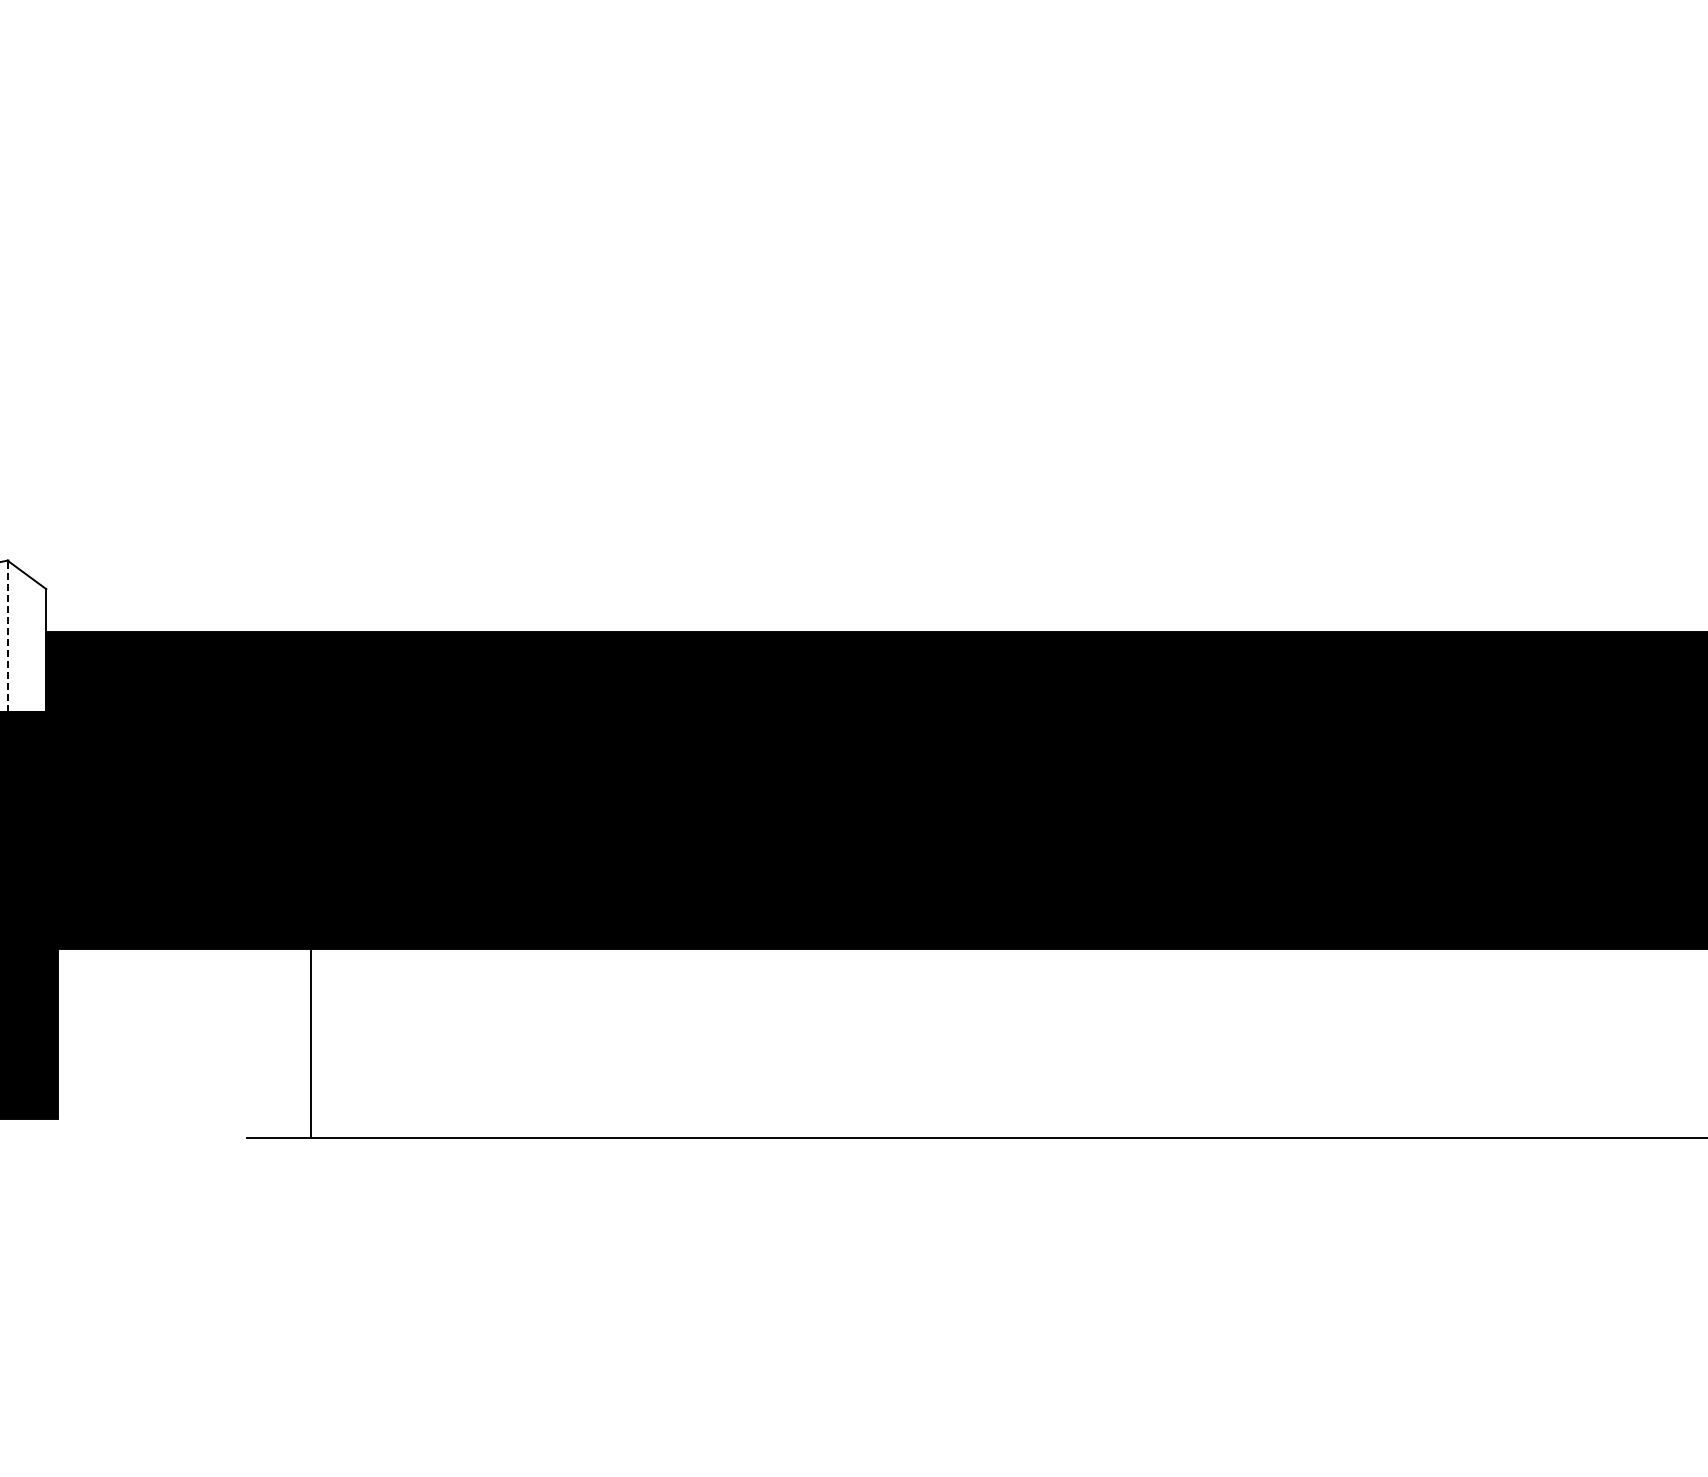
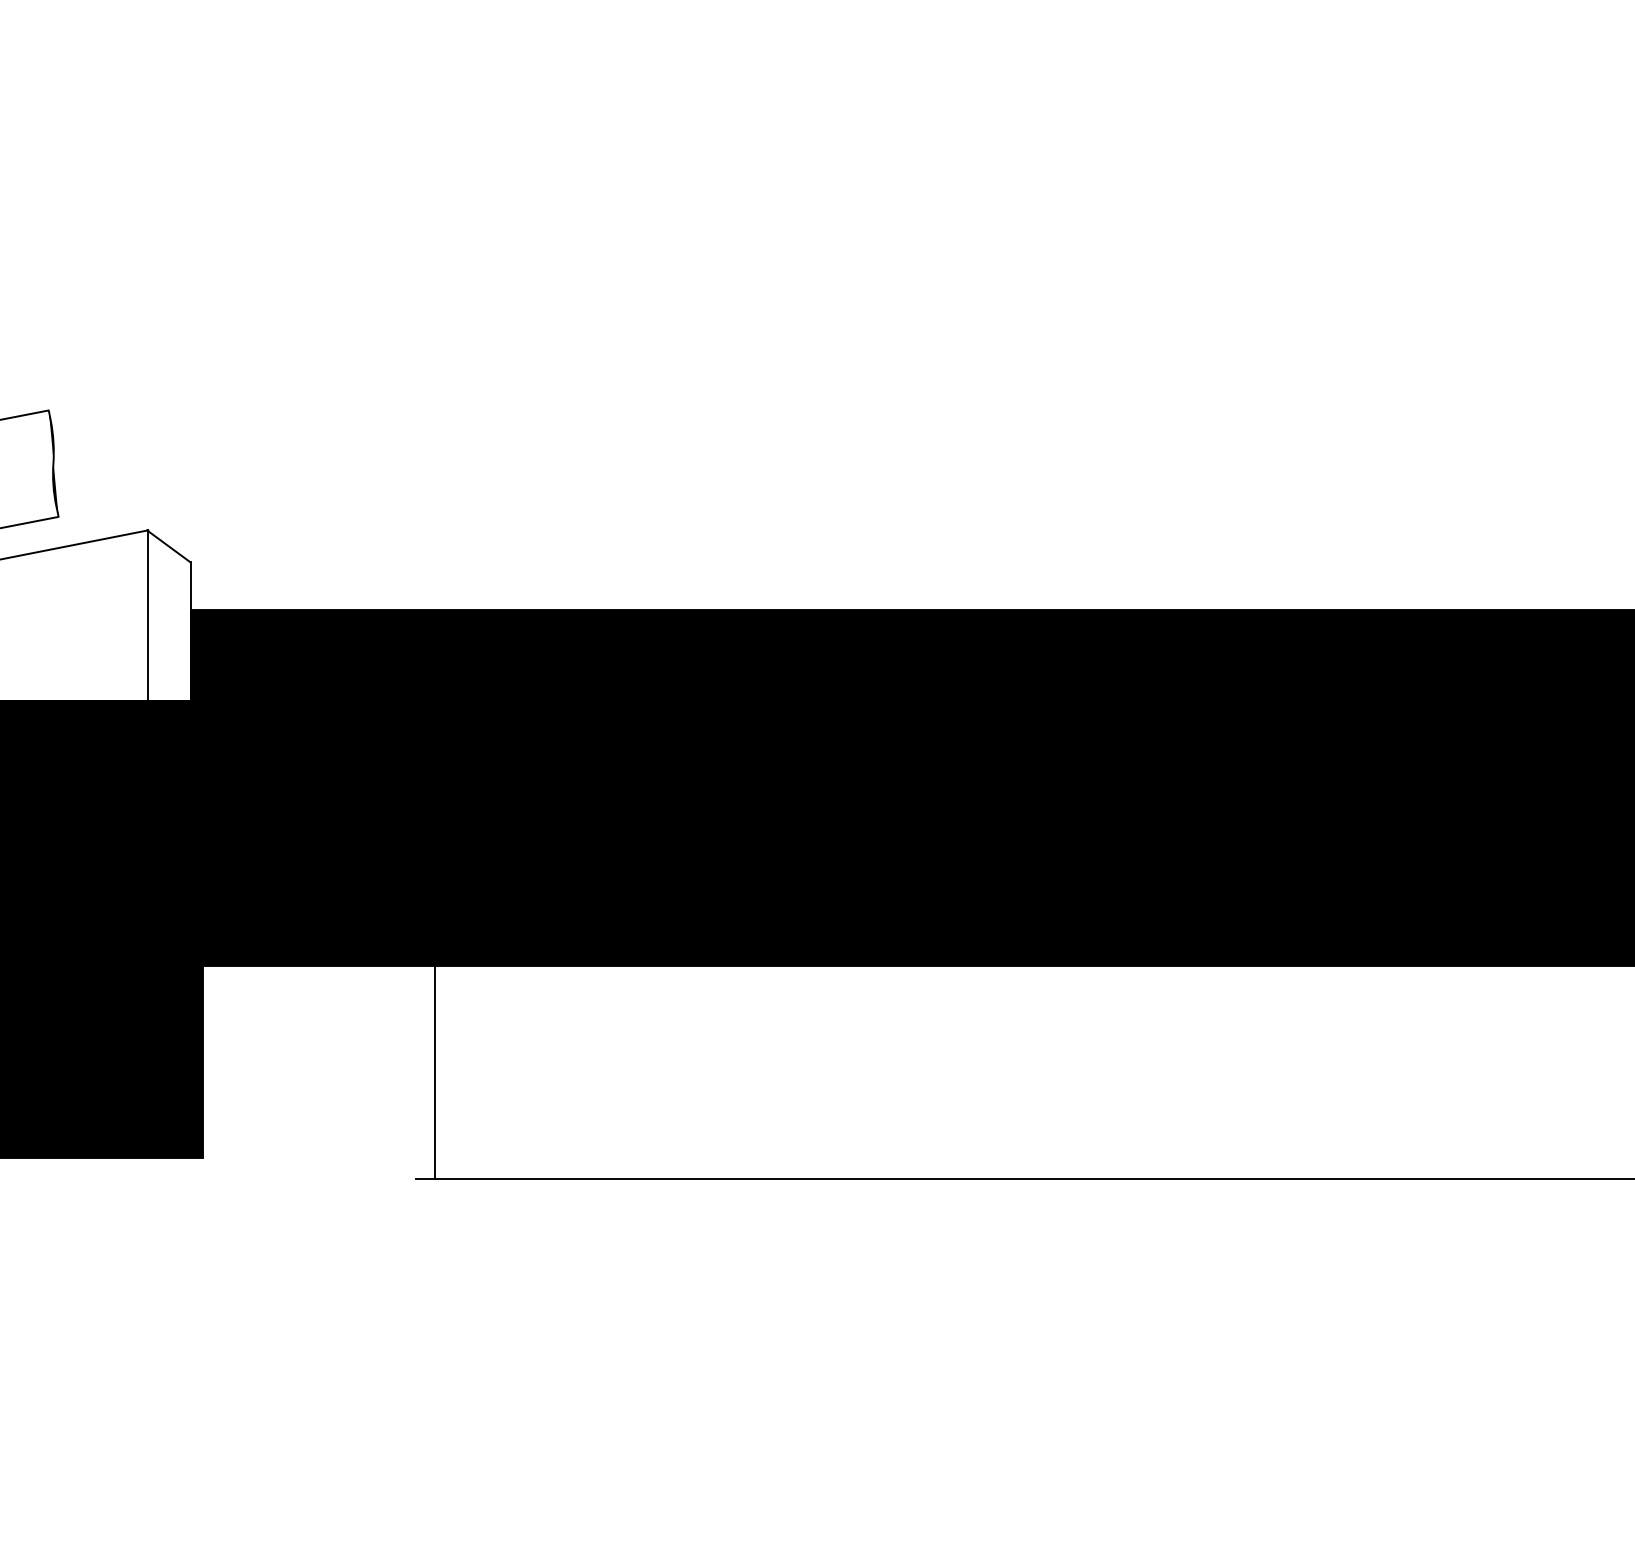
line: (8, 636) -> (148, 615), dashed -> solid
line: (311, 1043) -> (435, 1072), moved

